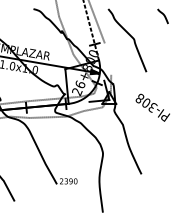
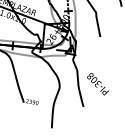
line: (107, 58) -> (75, 22), added
text: (152, 107) -> (97, 84), moved

